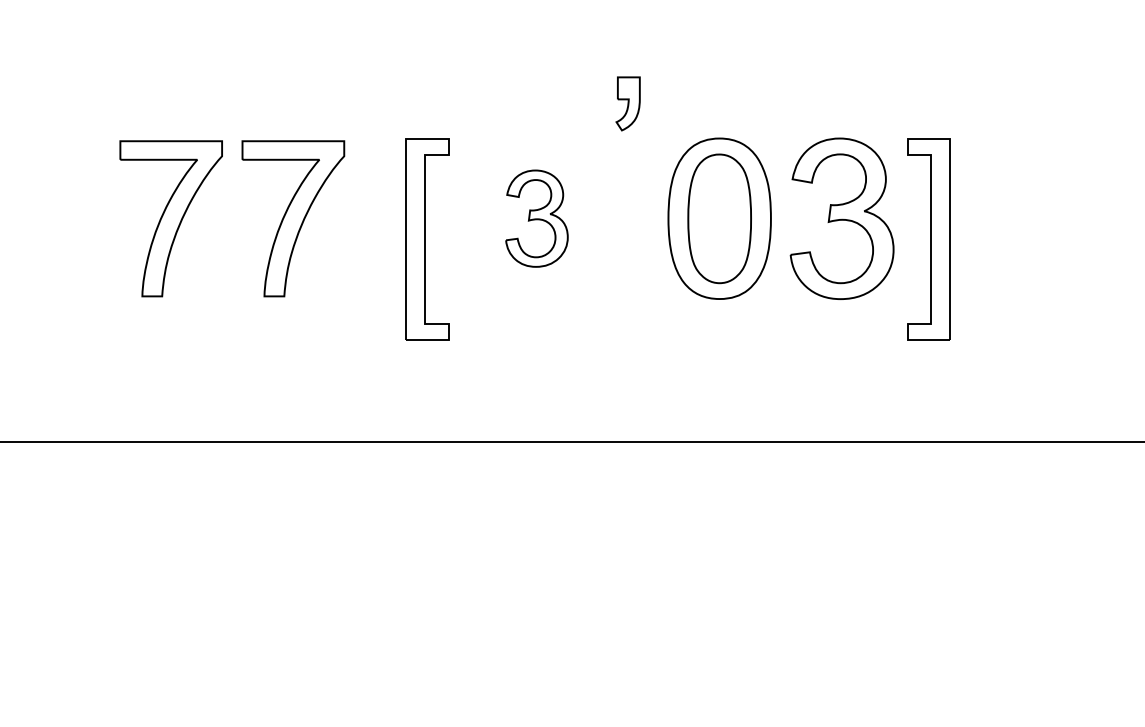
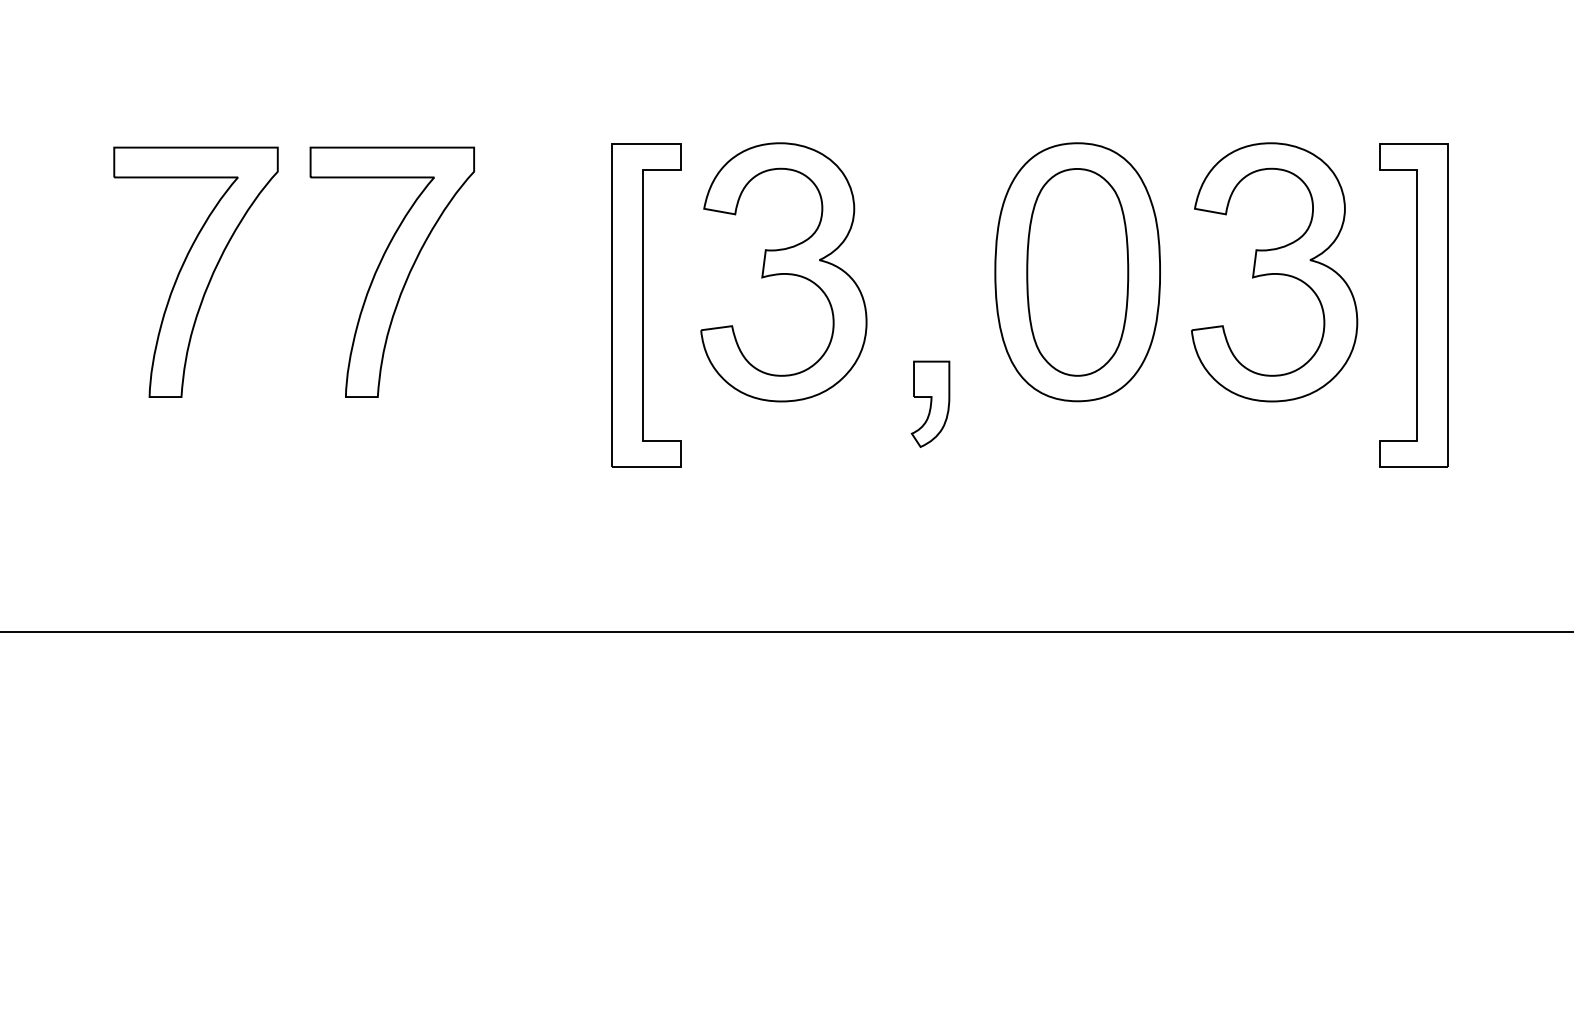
part: (627, 103) -> (929, 403), moved
part: (536, 218) -> (783, 271), size x1.67
part: (427, 239) -> (646, 305), moved

